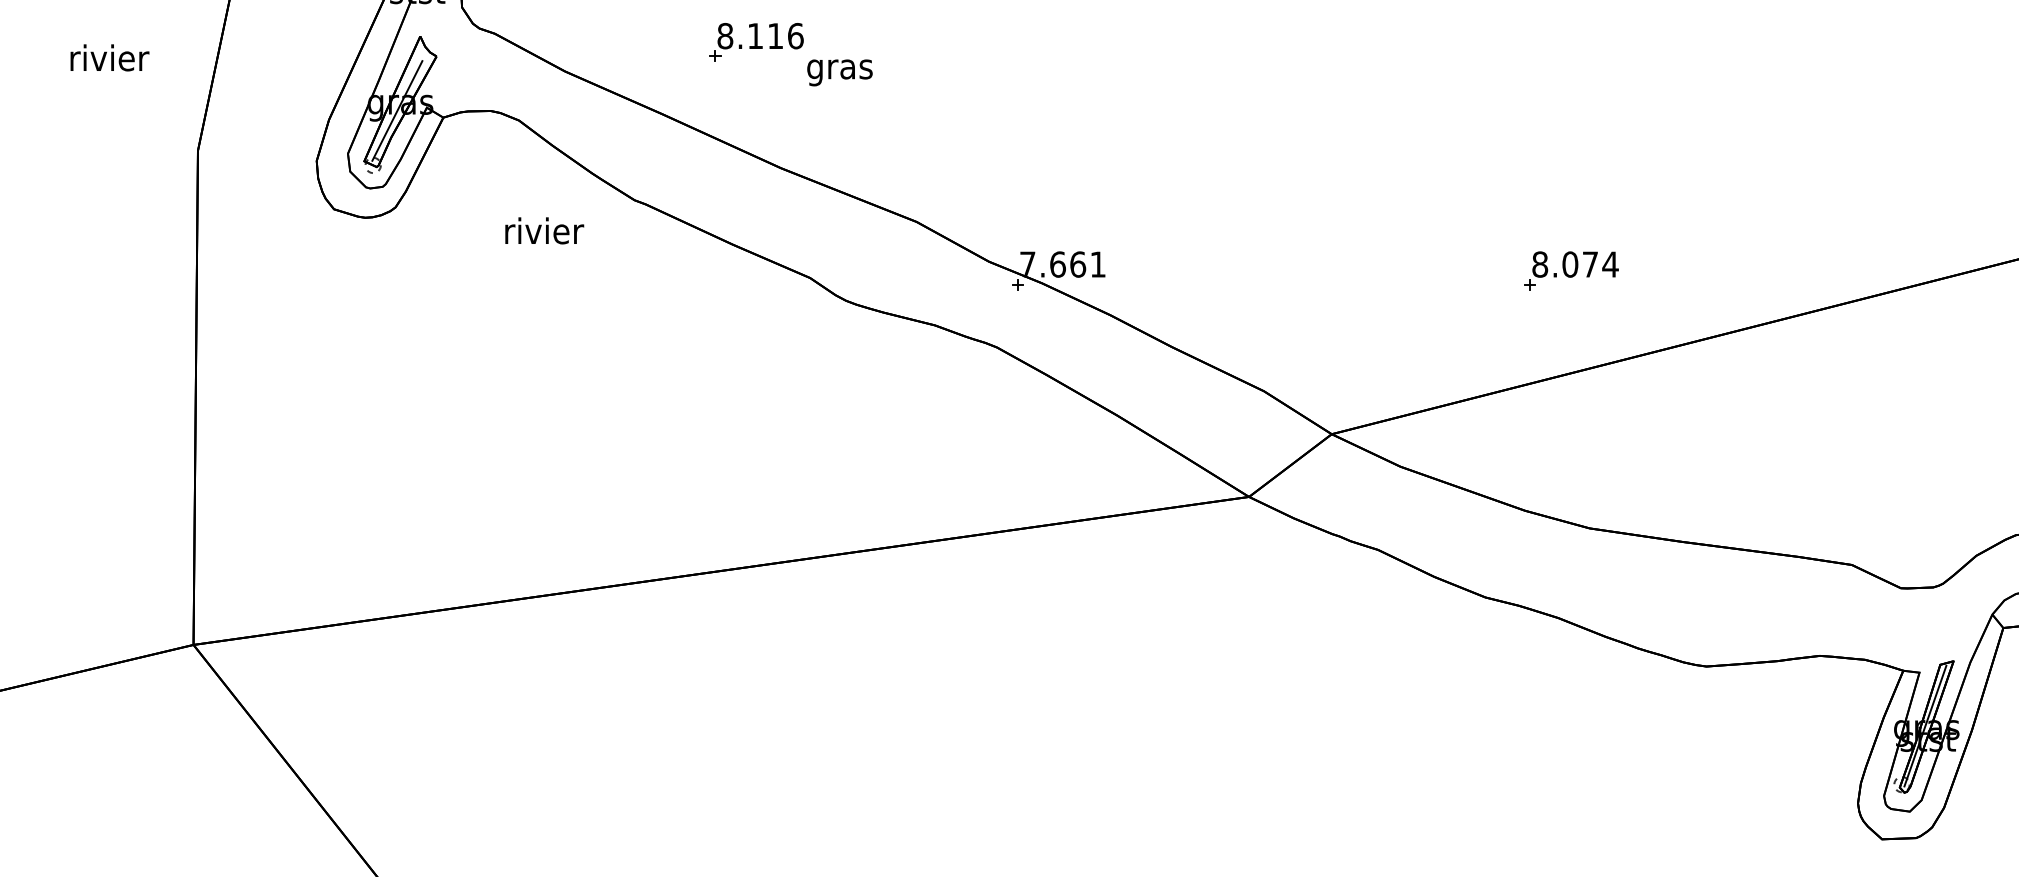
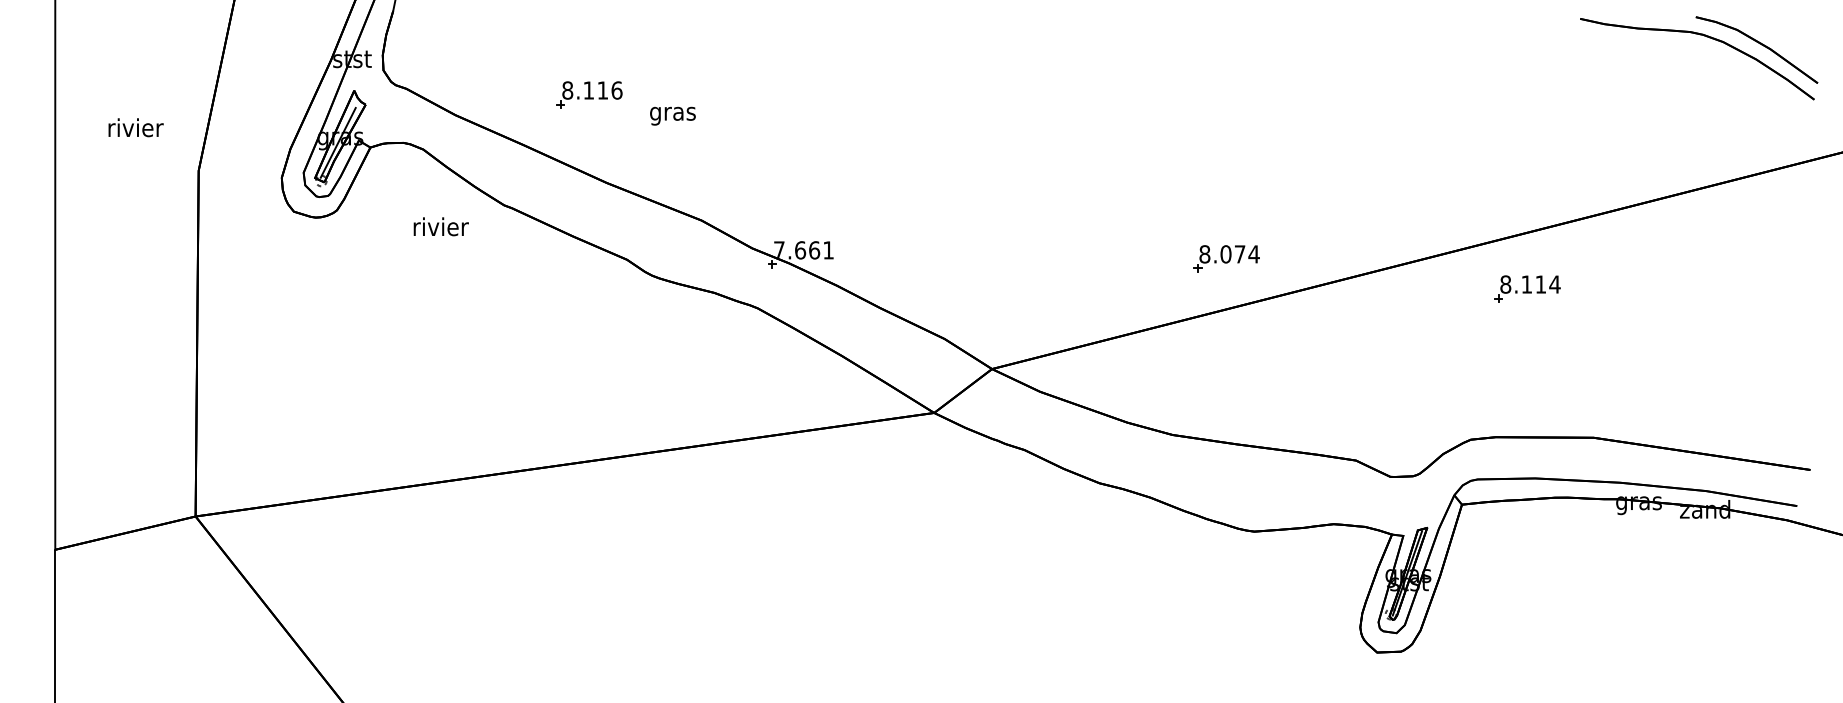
text: (109, 57) -> (135, 127), moved
text: (839, 71) -> (672, 115), moved
part: (1571, 270) -> (1226, 258), moved

